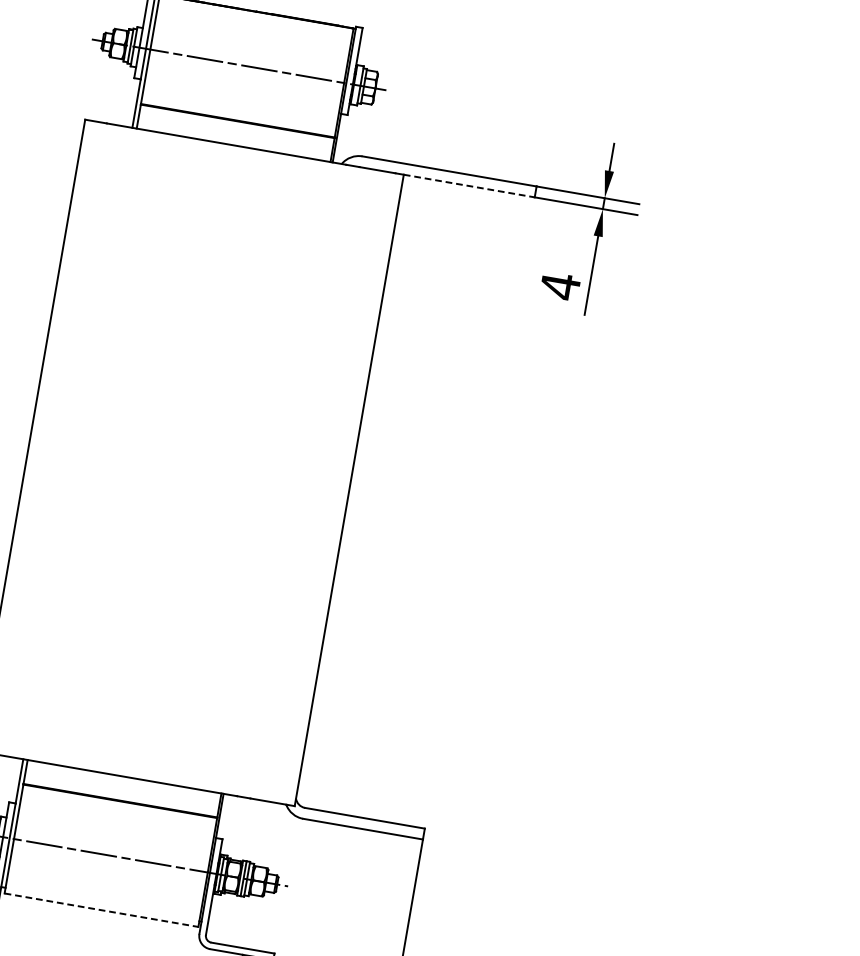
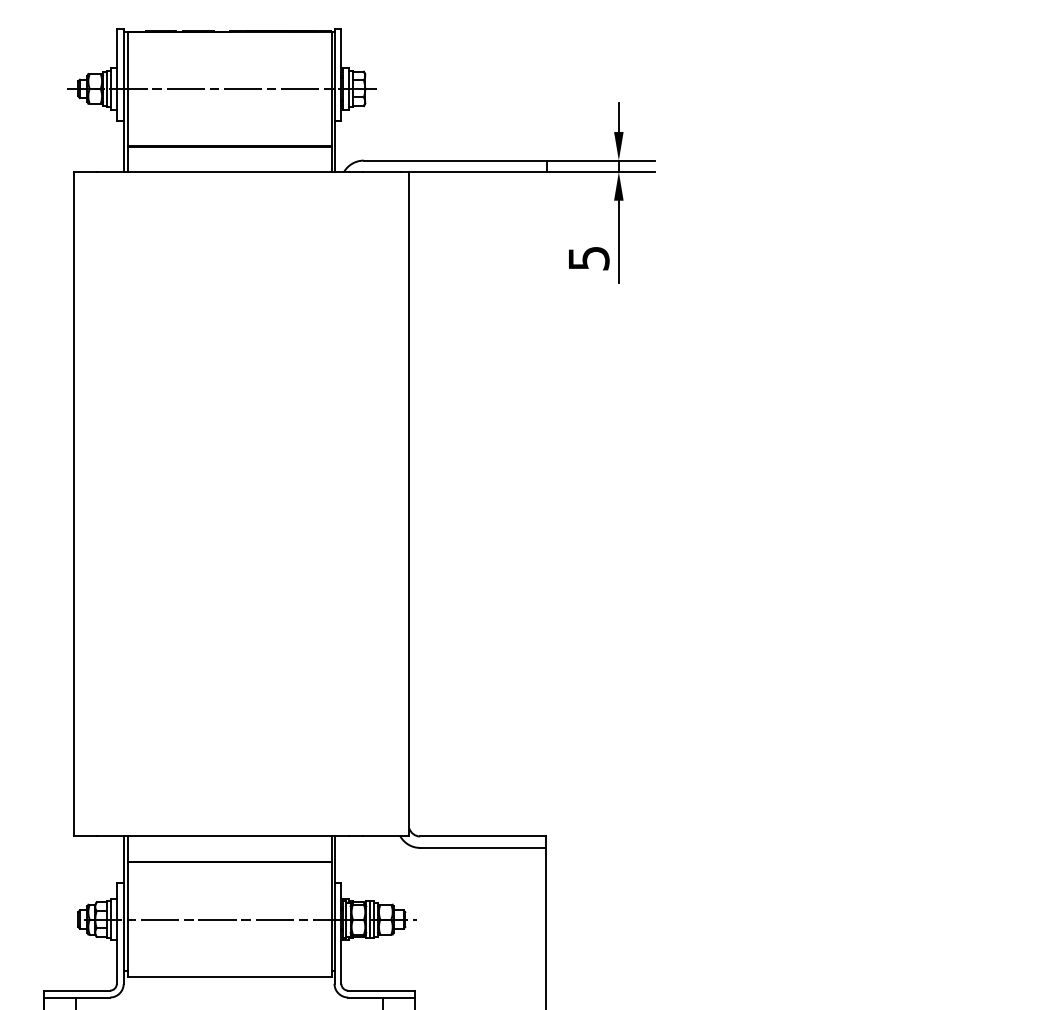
line: (469, 186) -> (478, 172), dashed -> solid
text: (560, 286) -> (589, 258), 4 -> 5
line: (101, 909) -> (230, 976), dashed -> solid

